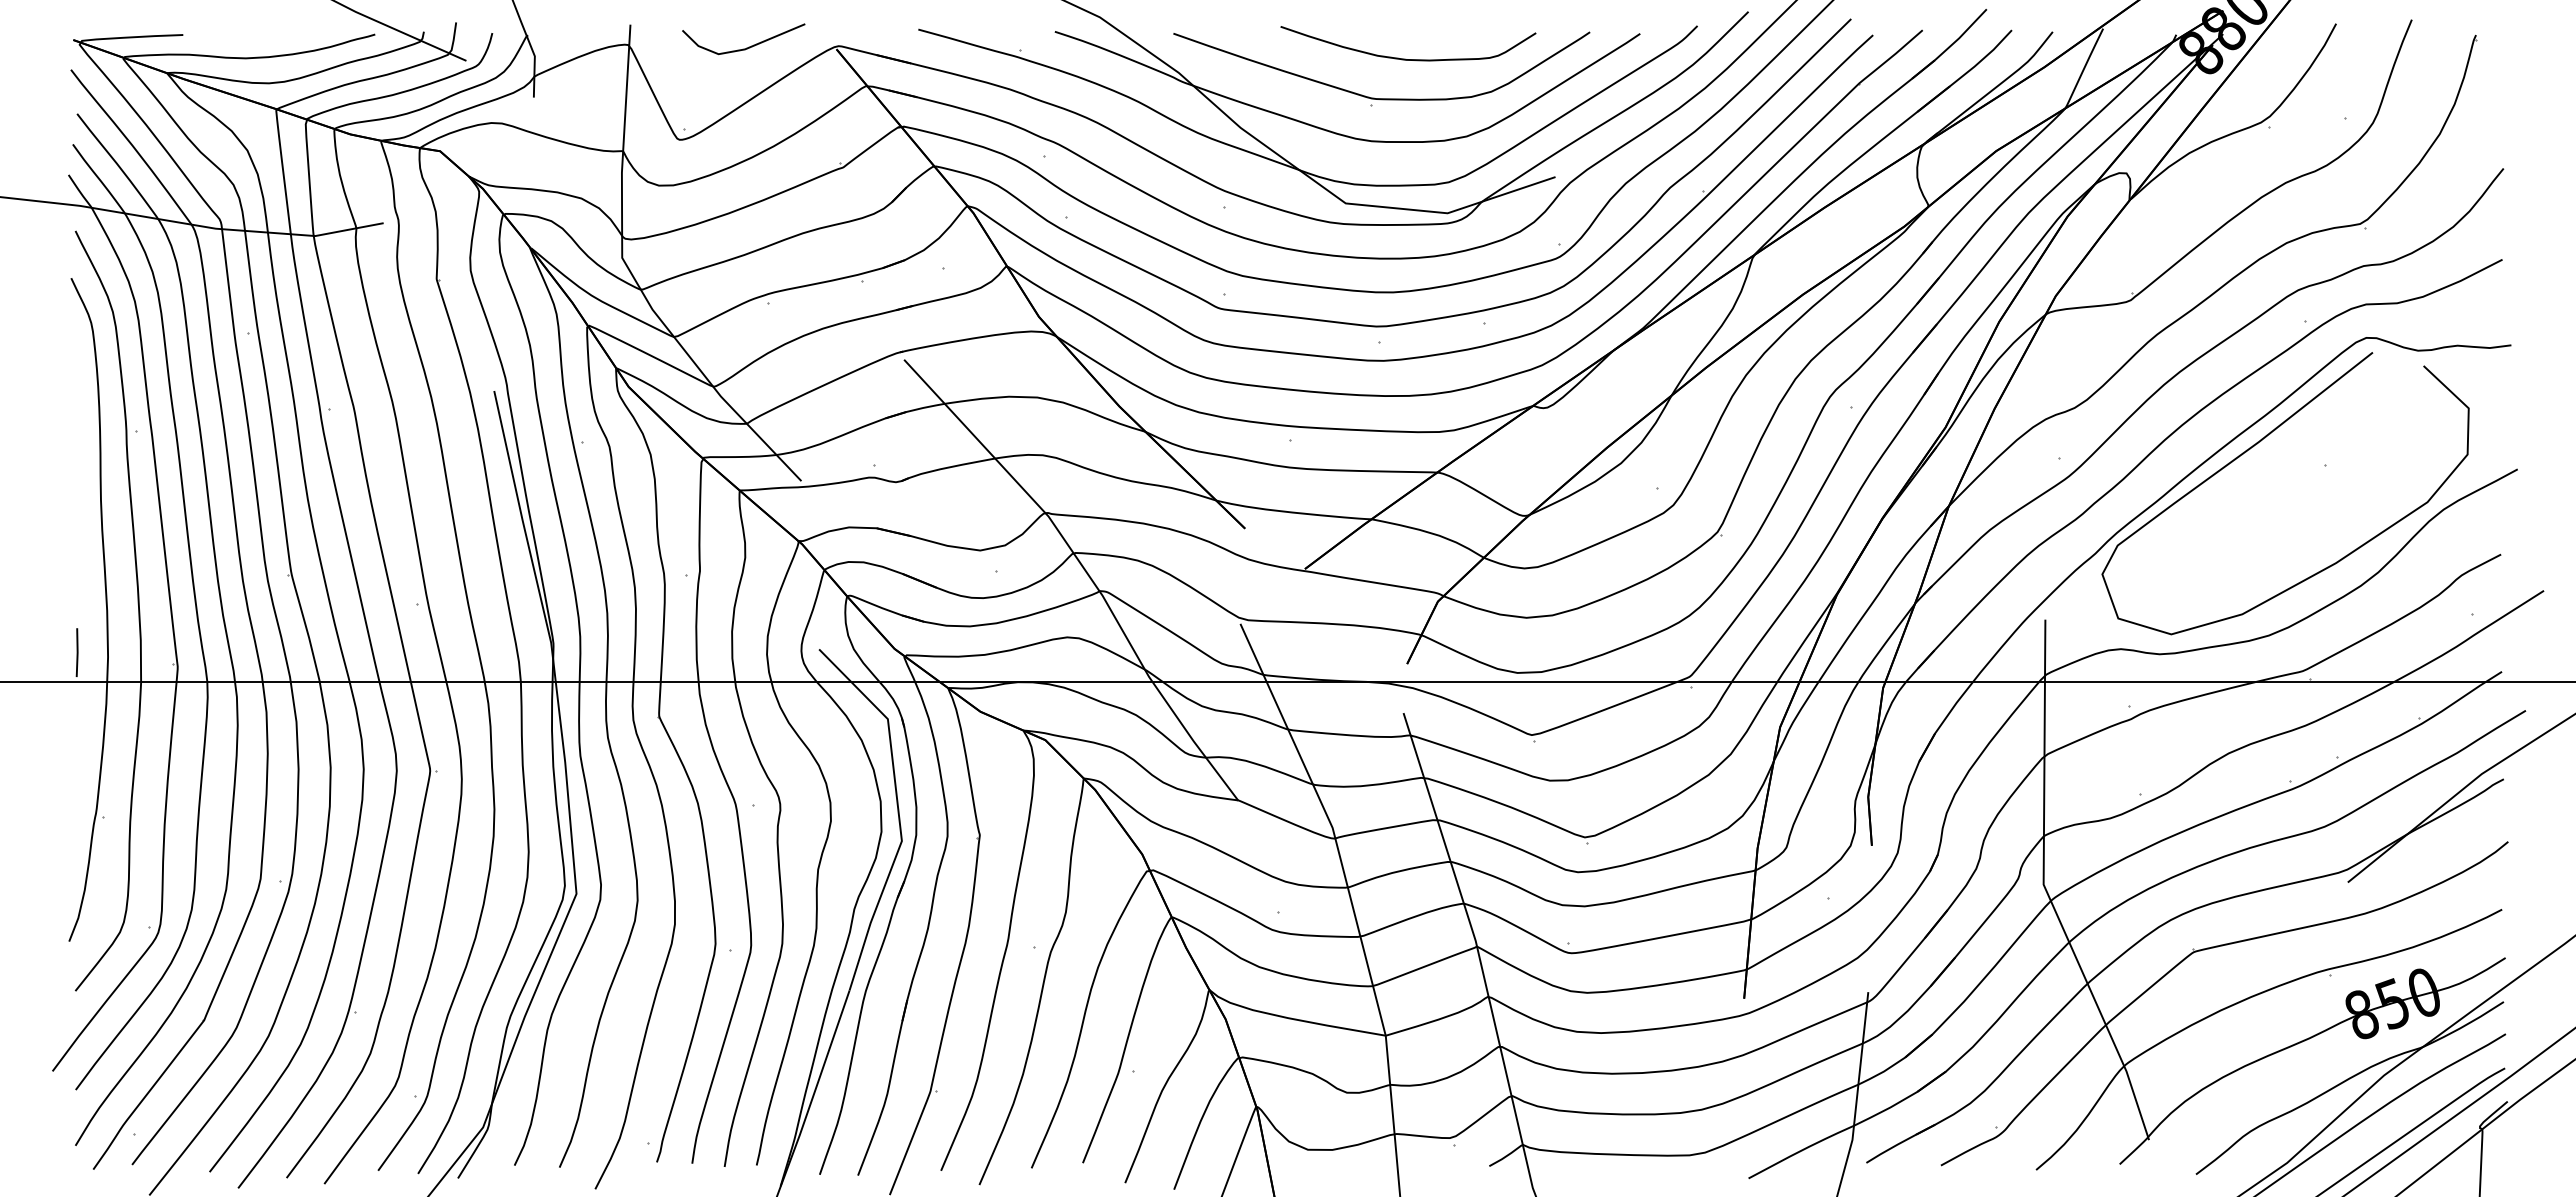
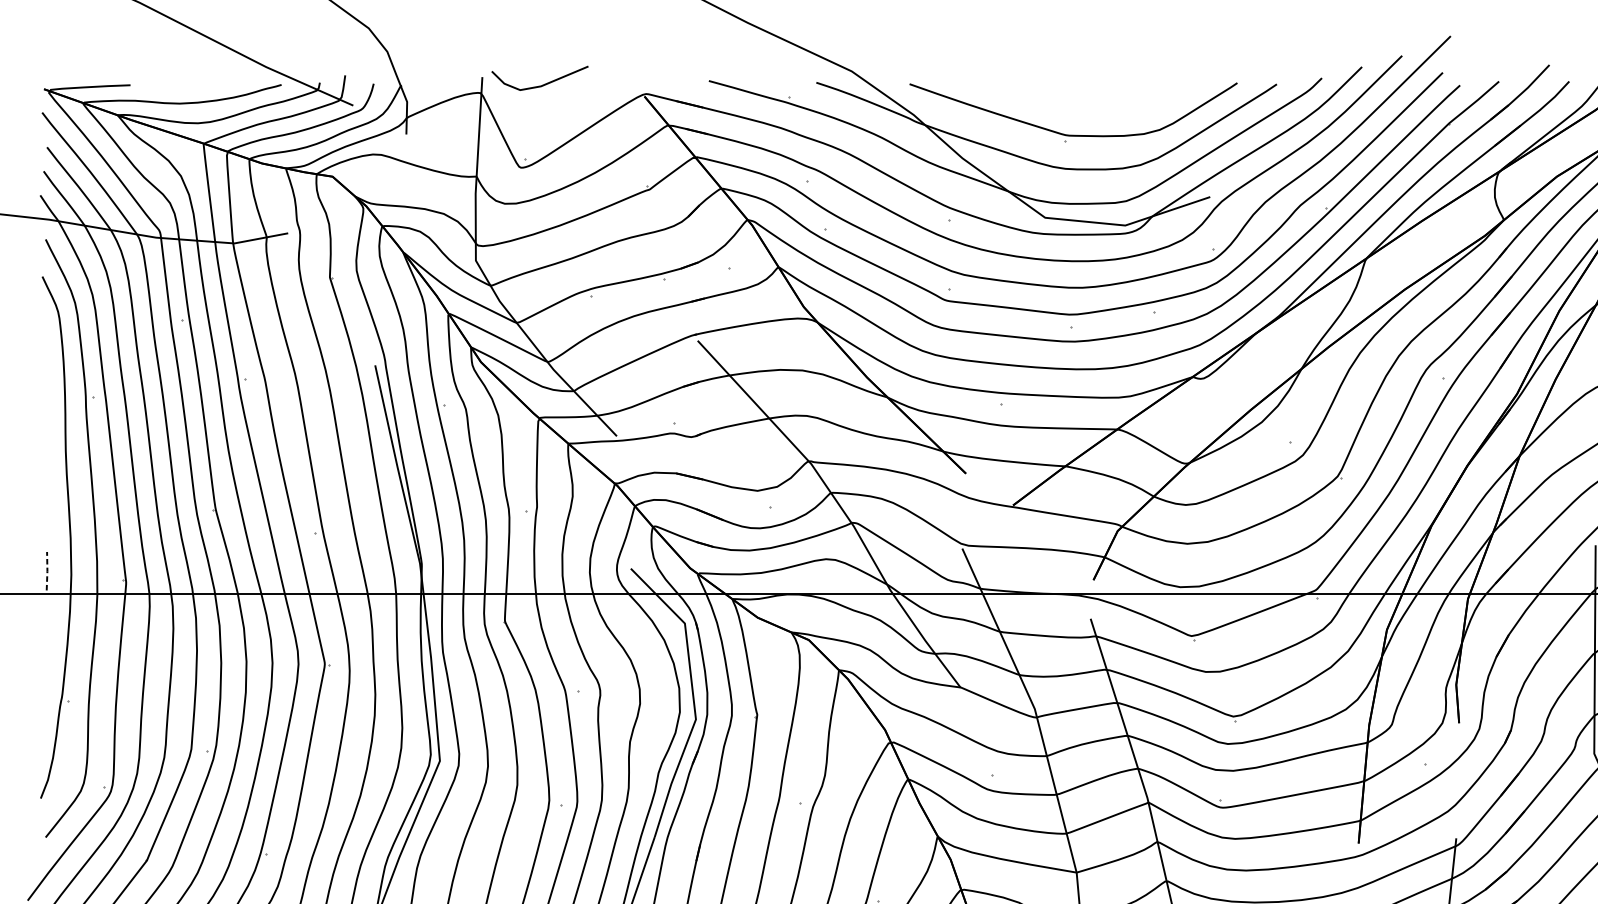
line: (746, 47) -> (542, 84), moved
curve: (1405, 58) -> (1092, 103), removed
line: (77, 652) -> (47, 571), solid -> dashed

